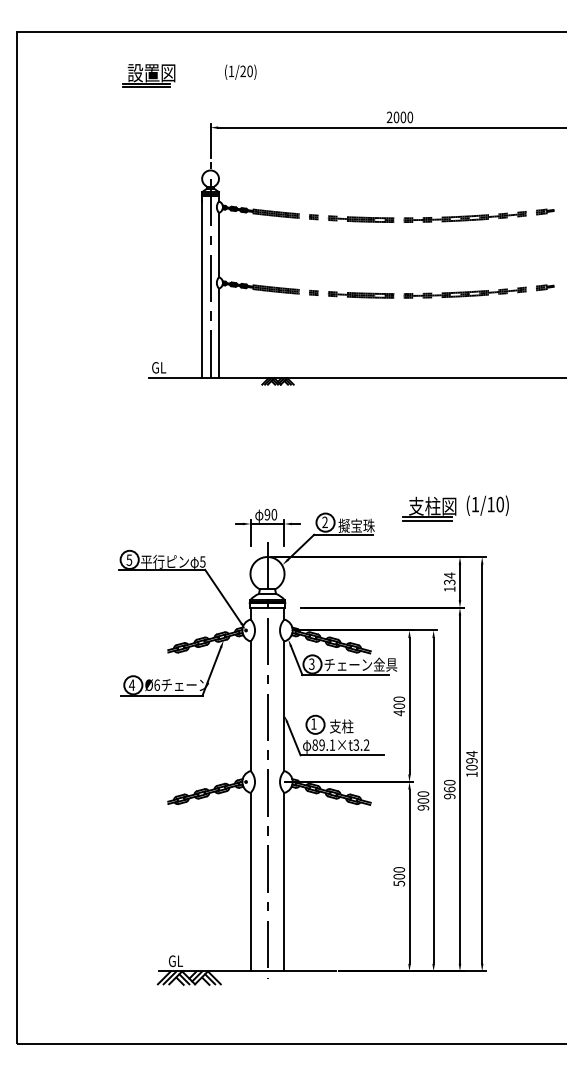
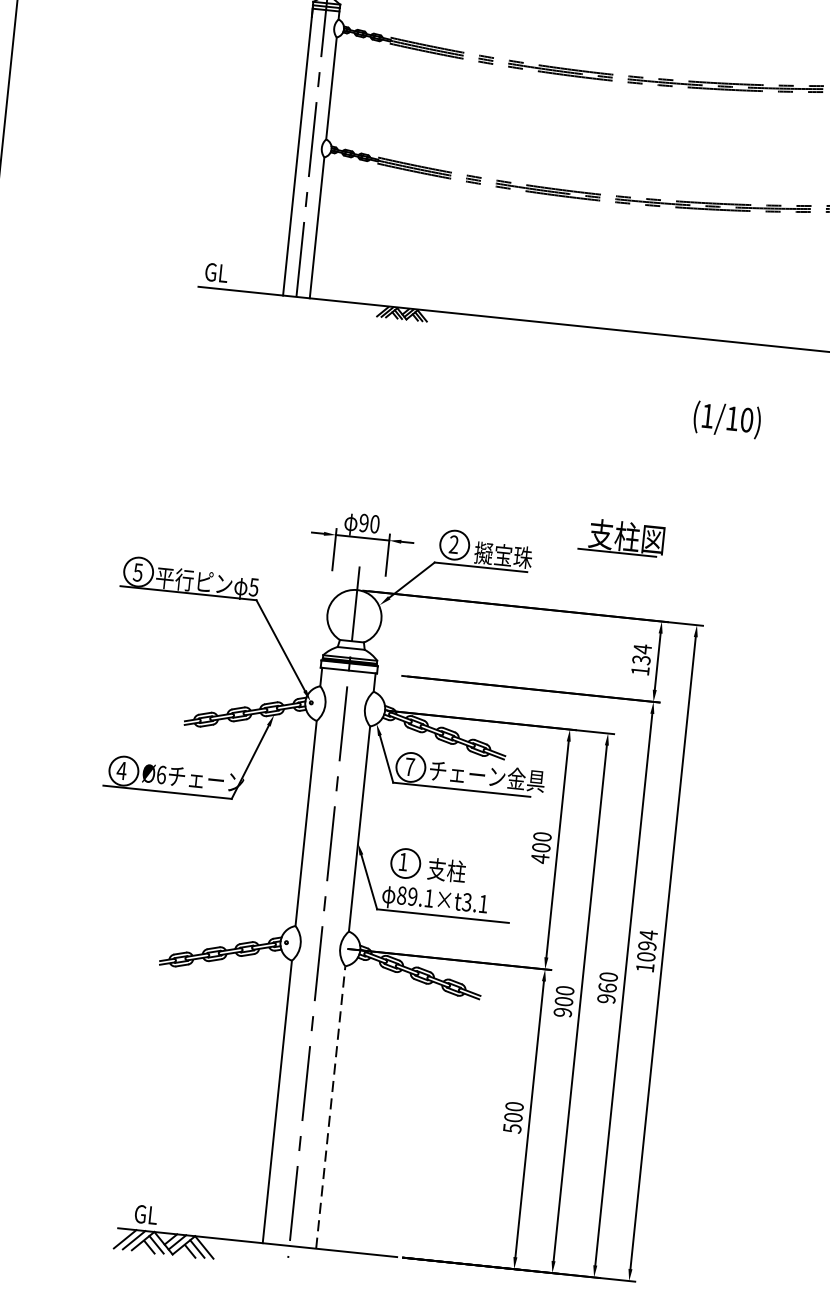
text: (487, 505) -> (726, 419), moved
line: (427, 520) -> (616, 558), removed
text: (311, 664) -> (409, 767), 3 -> 7
text: (366, 744) -> (483, 902), 89.1×t3.2 -> 89.1×t3.1
line: (284, 881) -> (331, 1106), solid -> dashed

